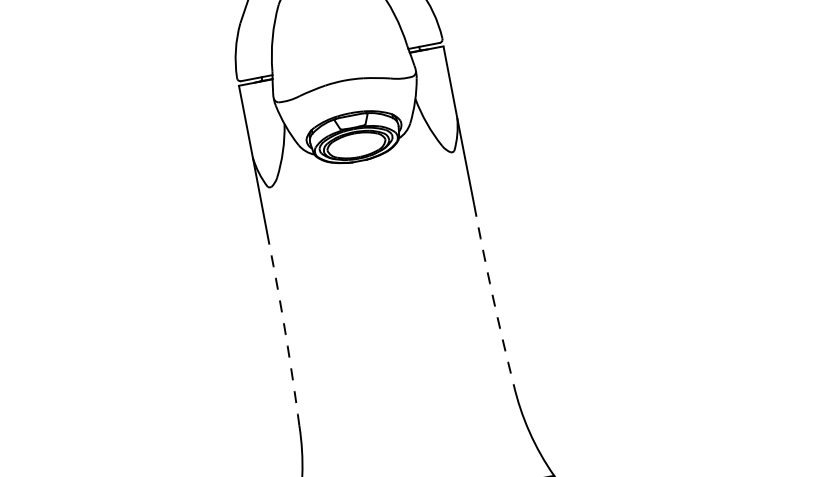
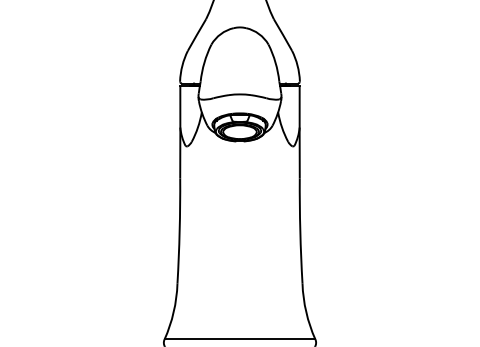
arc: (492, 295) -> (300, 231), dashed -> solid
arc: (285, 335) -> (179, 231), dashed -> solid

